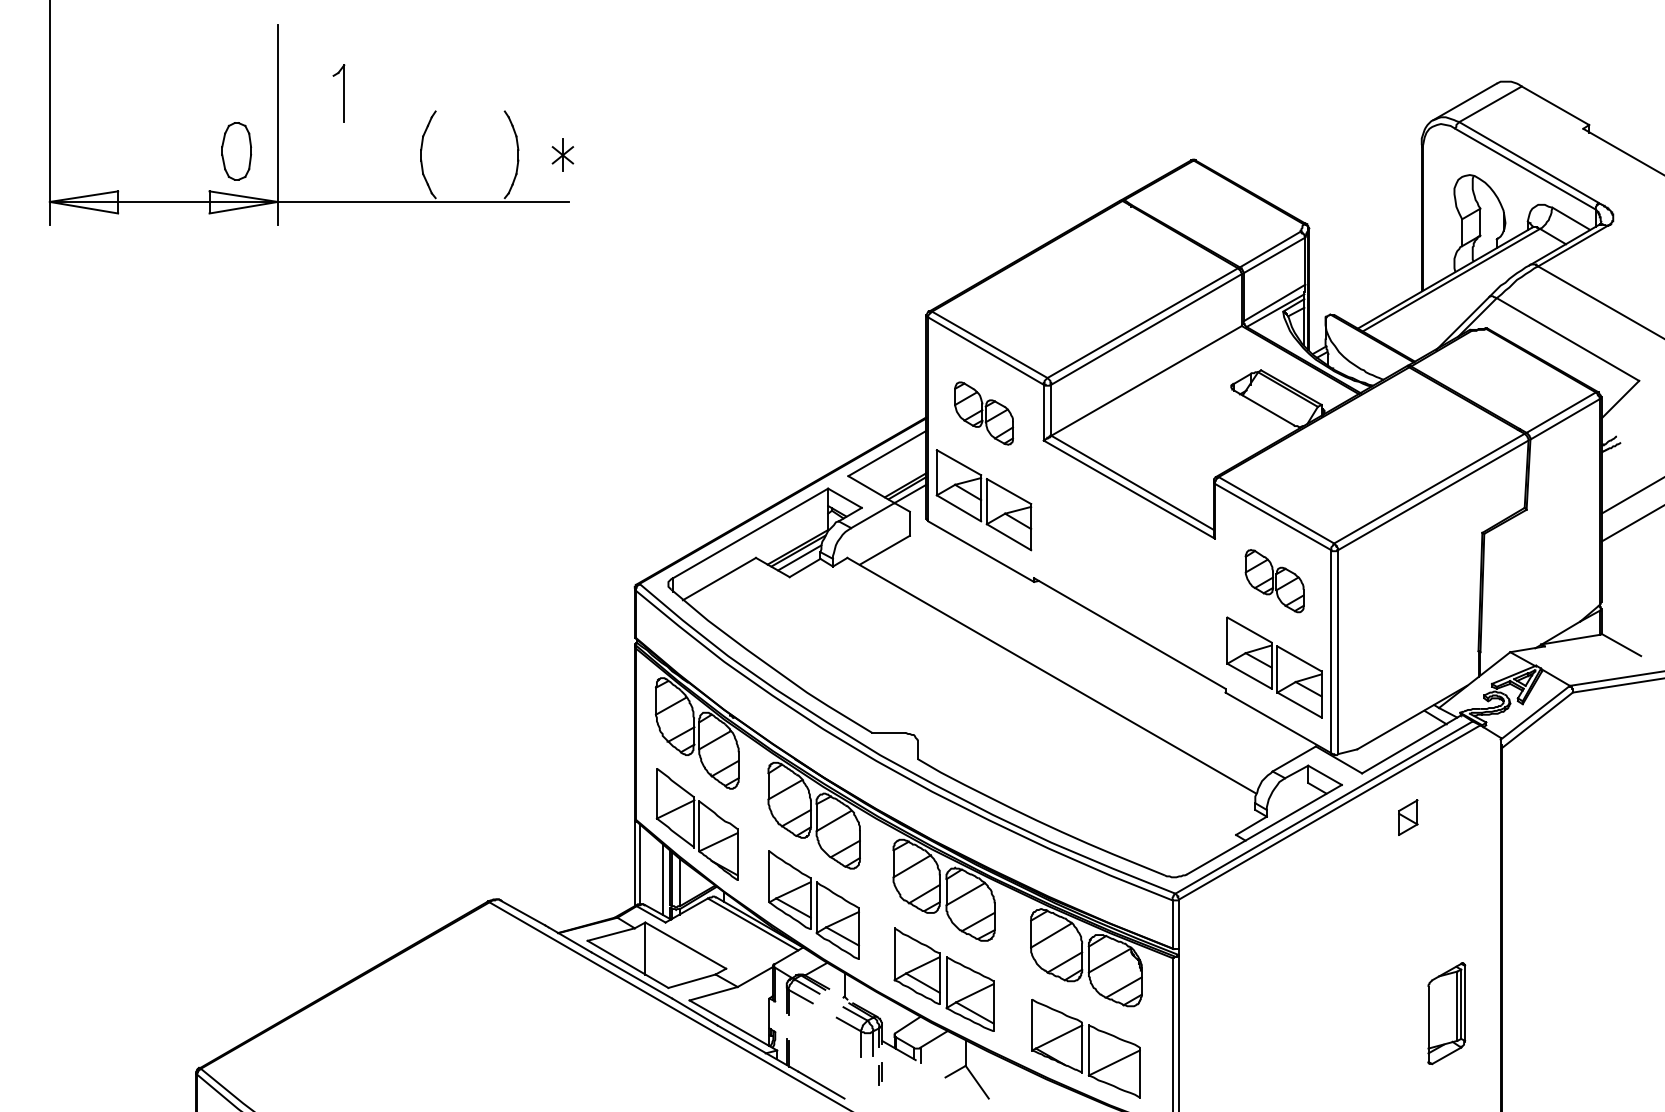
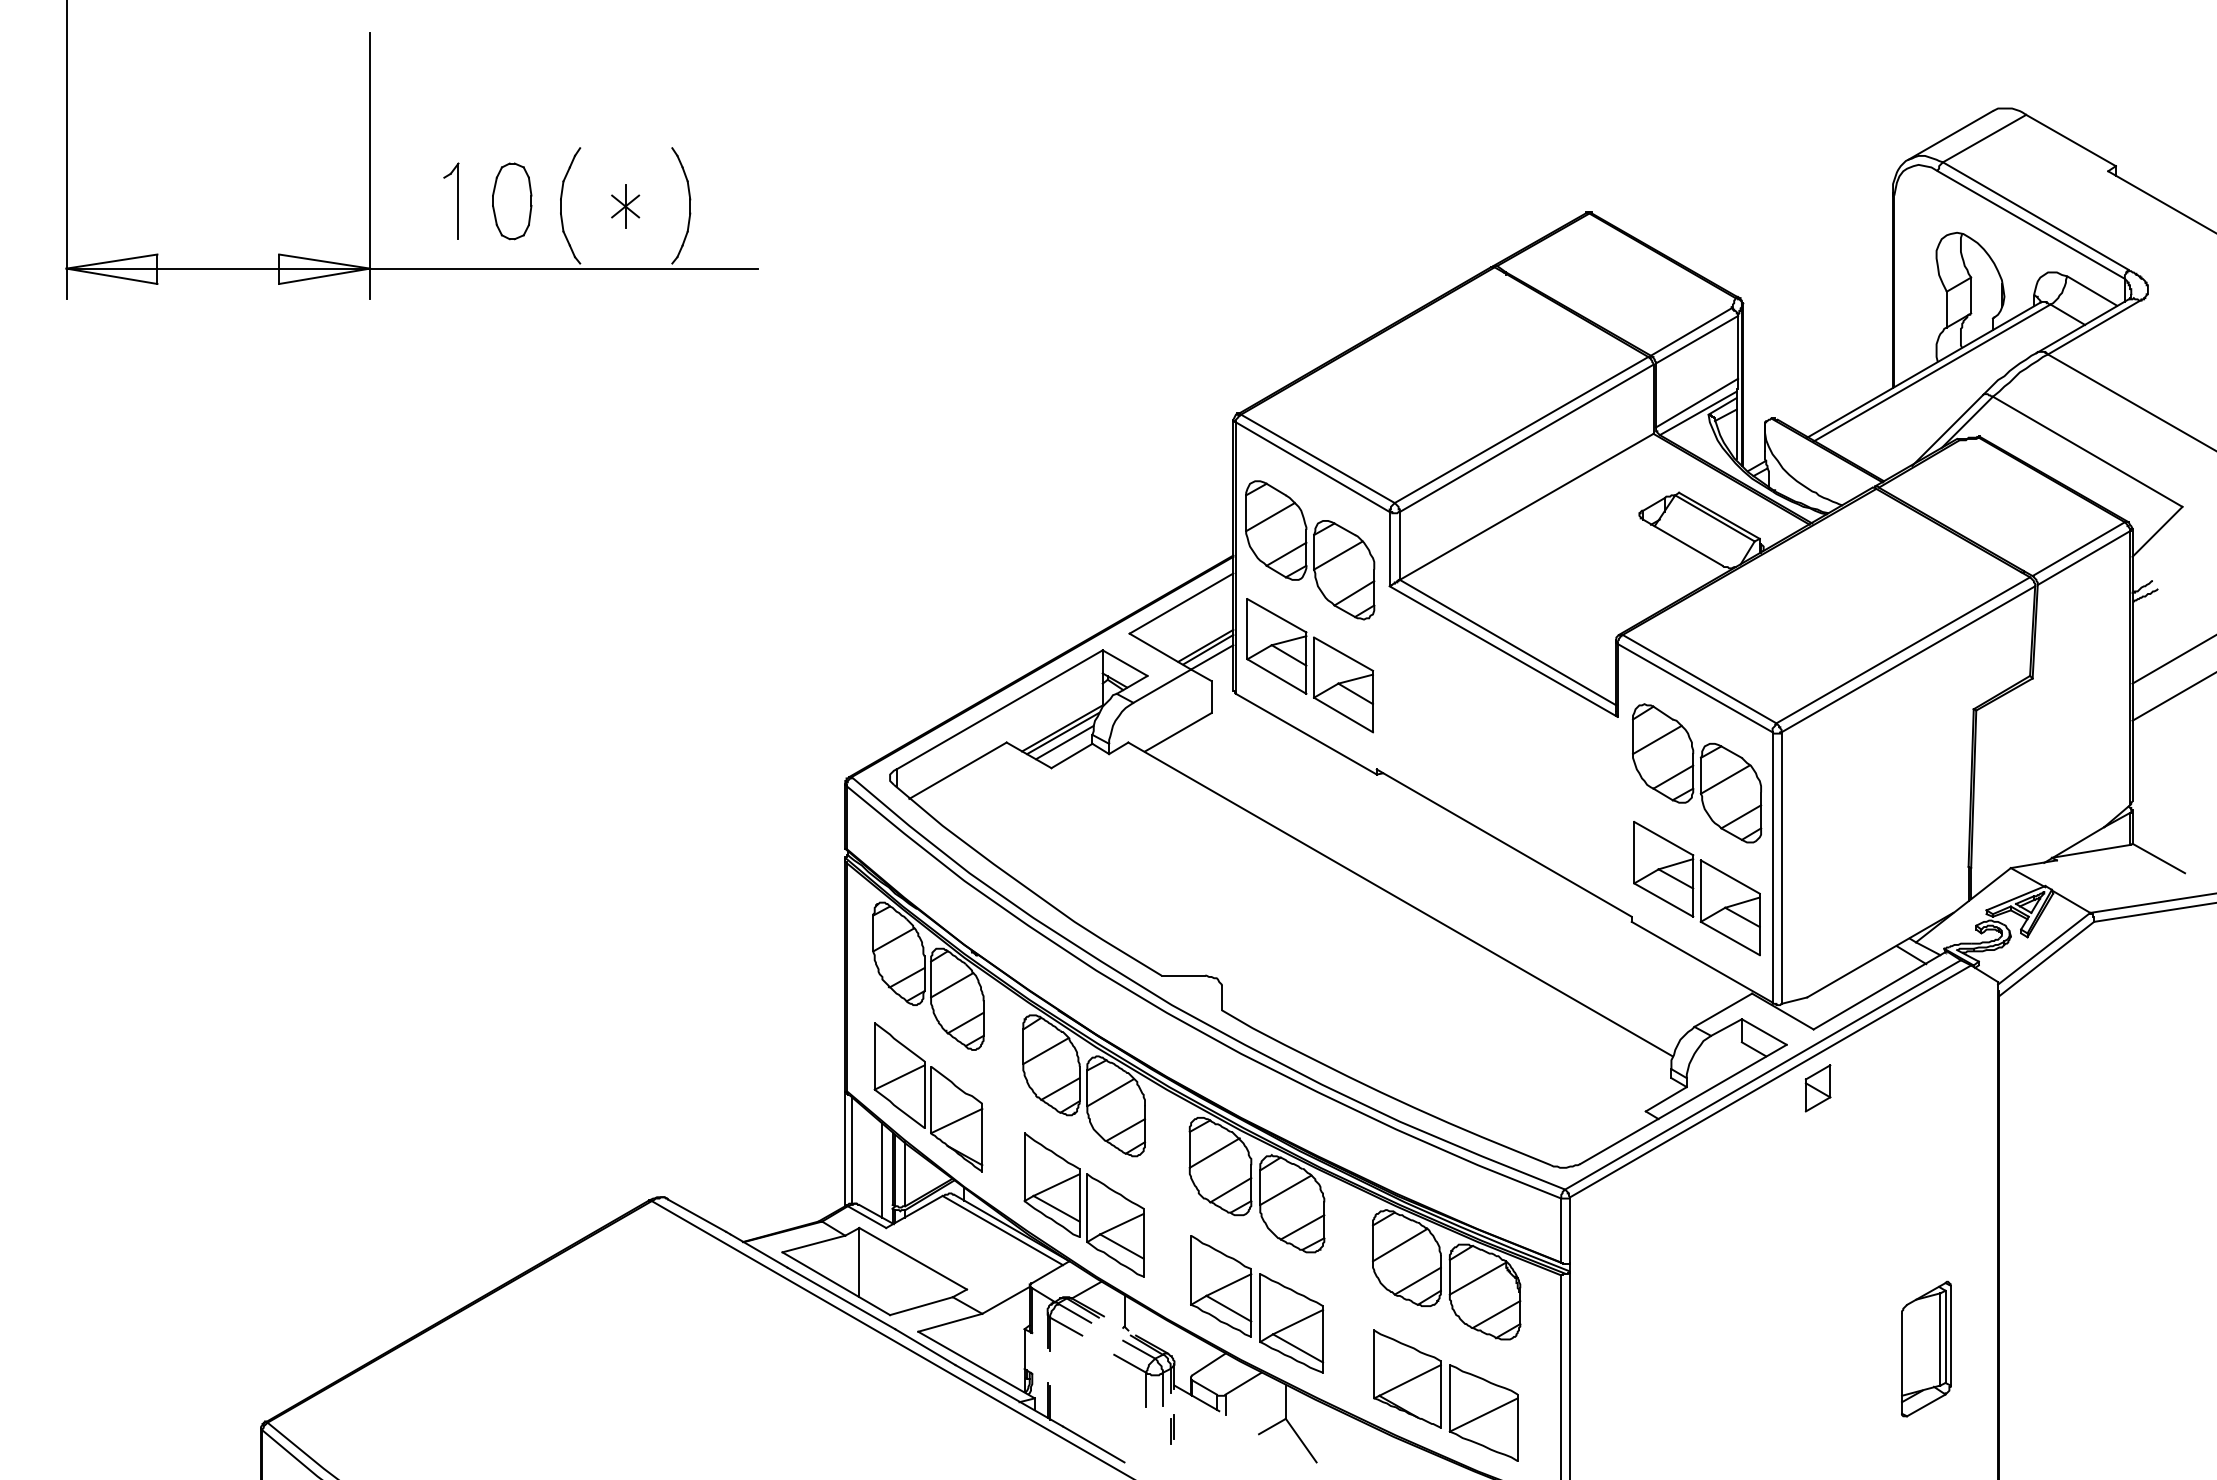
part: (339, 92) -> (451, 200), moved
part: (236, 151) -> (512, 201), moved
part: (562, 155) -> (625, 206), moved
part: (984, 413) -> (1310, 550), size x1.67
part: (1274, 581) -> (1697, 773), size x1.67
part: (1407, 817) -> (1817, 1088), moved

